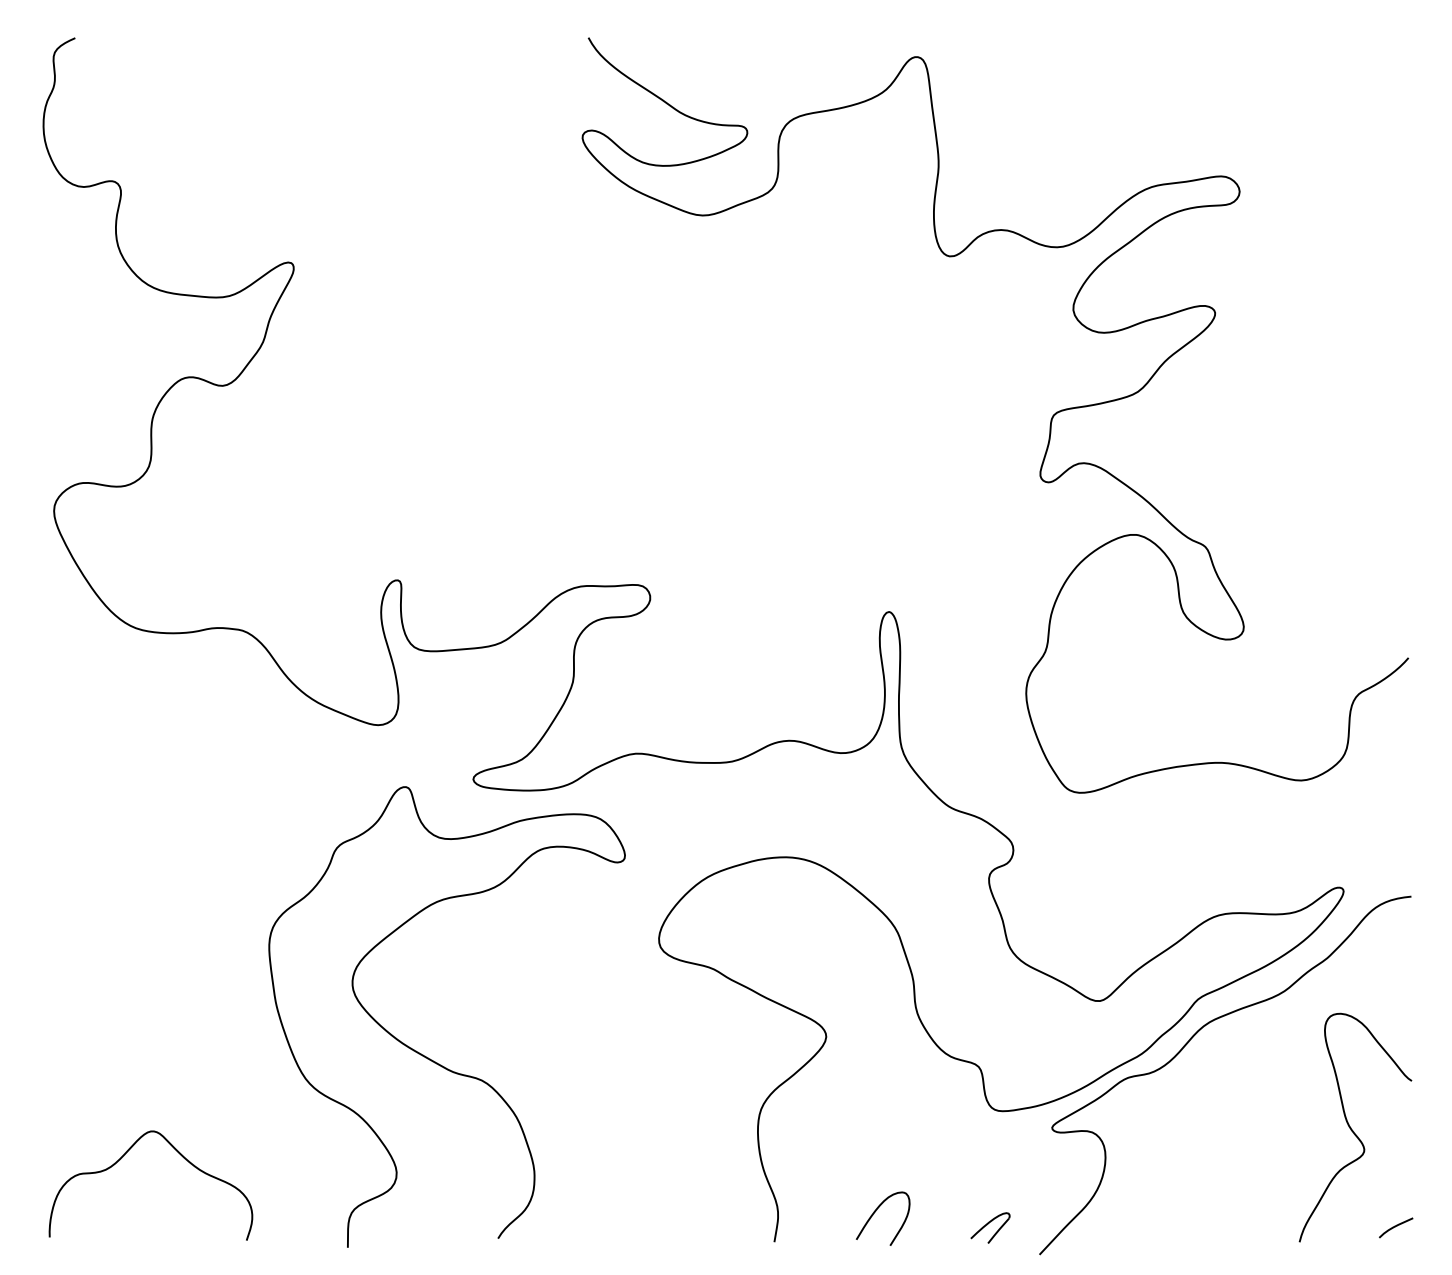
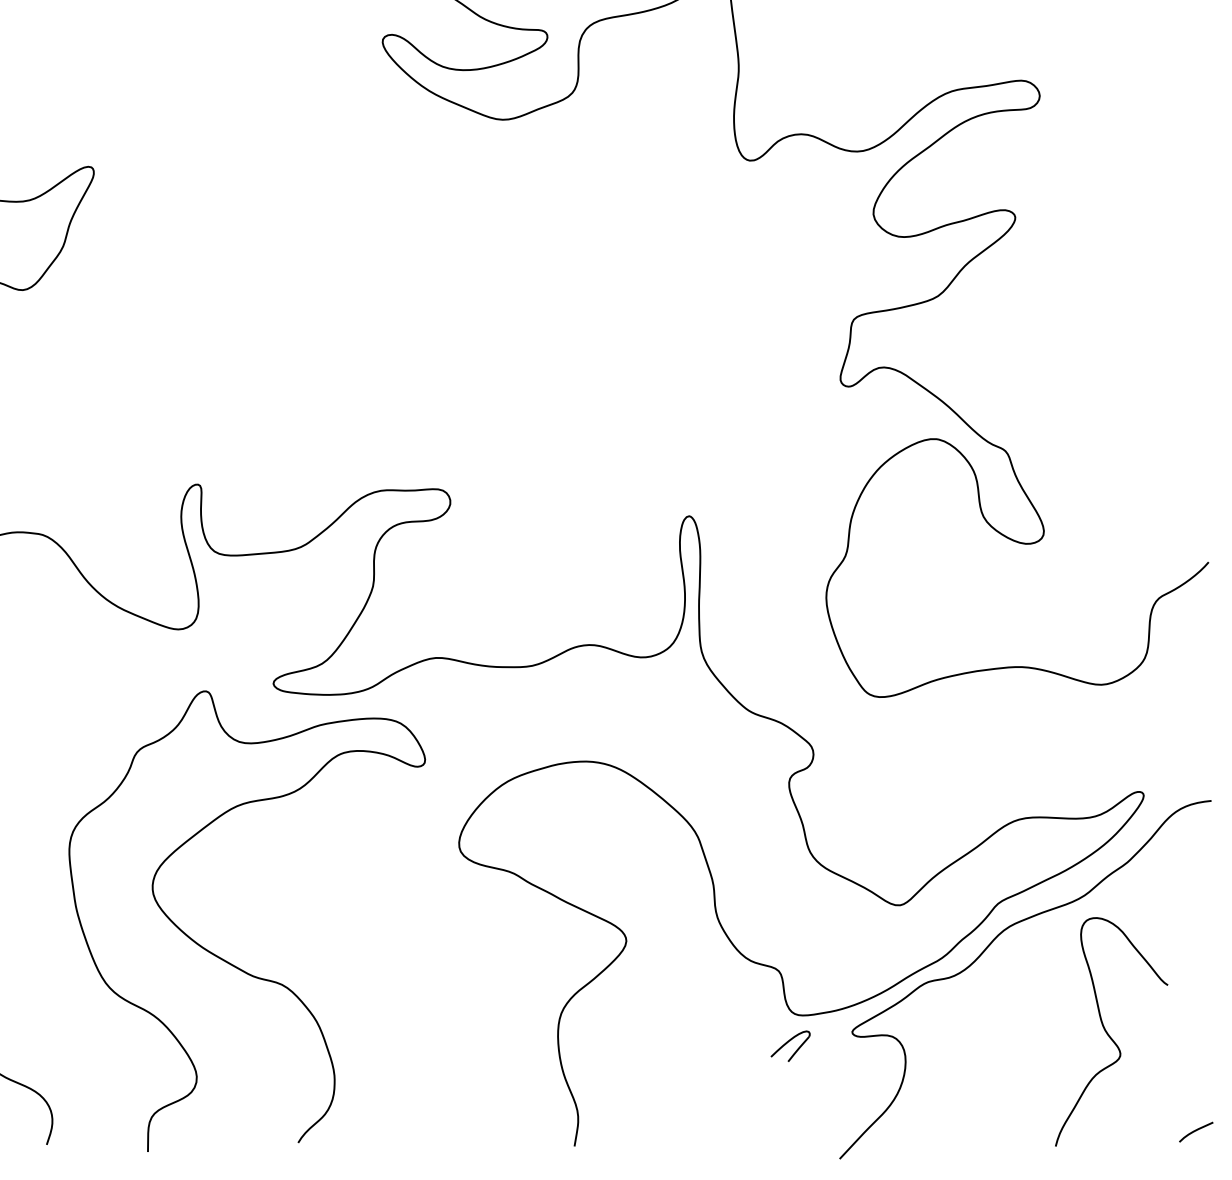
curve: (1352, 1129) -> (1108, 1033), moved
curve: (876, 1211) -> (676, 1115), removed
part: (990, 1227) -> (790, 1045), moved

